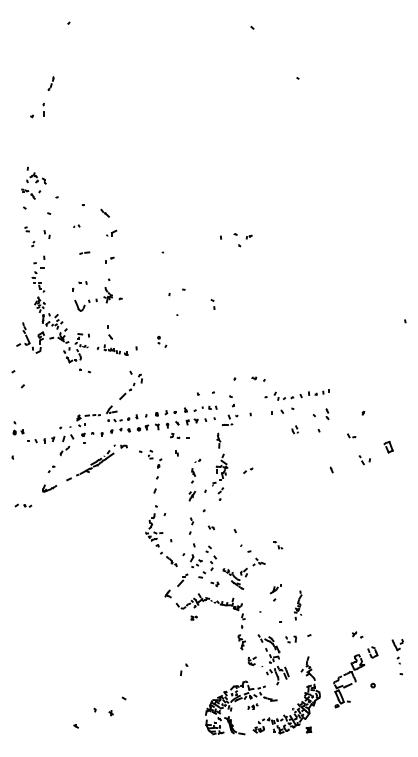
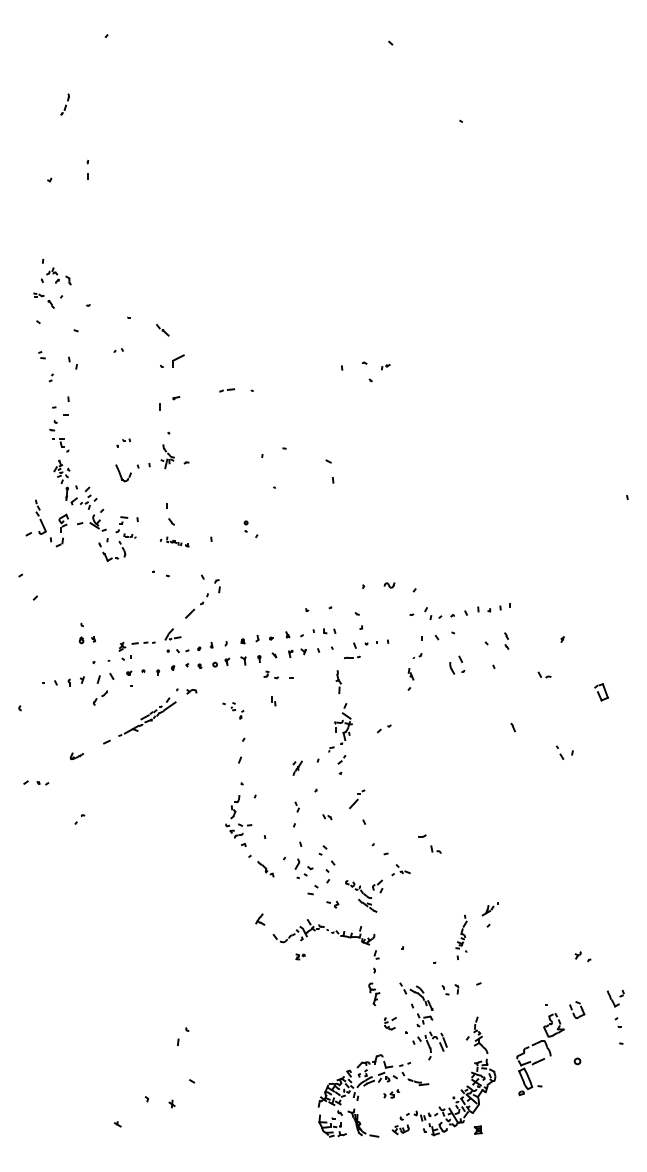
part: (50, 83) -> (64, 104), moved
part: (43, 109) -> (87, 169), moved
part: (111, 232) -> (172, 359), size x1.6
part: (84, 252) -> (226, 389), moved
part: (109, 259) -> (169, 401), size x1.6
part: (79, 286) -> (123, 443), size x0.6
part: (212, 304) -> (328, 471), size x1.6
part: (112, 349) -> (174, 541), size x0.6
part: (84, 370) -> (160, 573), moved
part: (258, 378) -> (400, 586), size x1.6
part: (18, 428) -> (87, 633), moved
part: (294, 429) -> (455, 664), size x1.6
part: (150, 458) -> (232, 709), size x0.6
part: (364, 460) -> (564, 753), moved
part: (51, 468) -> (79, 818), moved
part: (196, 470) -> (415, 671), moved
part: (49, 488) -> (76, 756), size x0.6
part: (278, 545) -> (431, 844), size x1.6
part: (182, 579) -> (356, 798), moved
part: (275, 592) -> (489, 914), moved
part: (357, 634) -> (582, 955), moved
part: (184, 669) -> (183, 1036), moved

